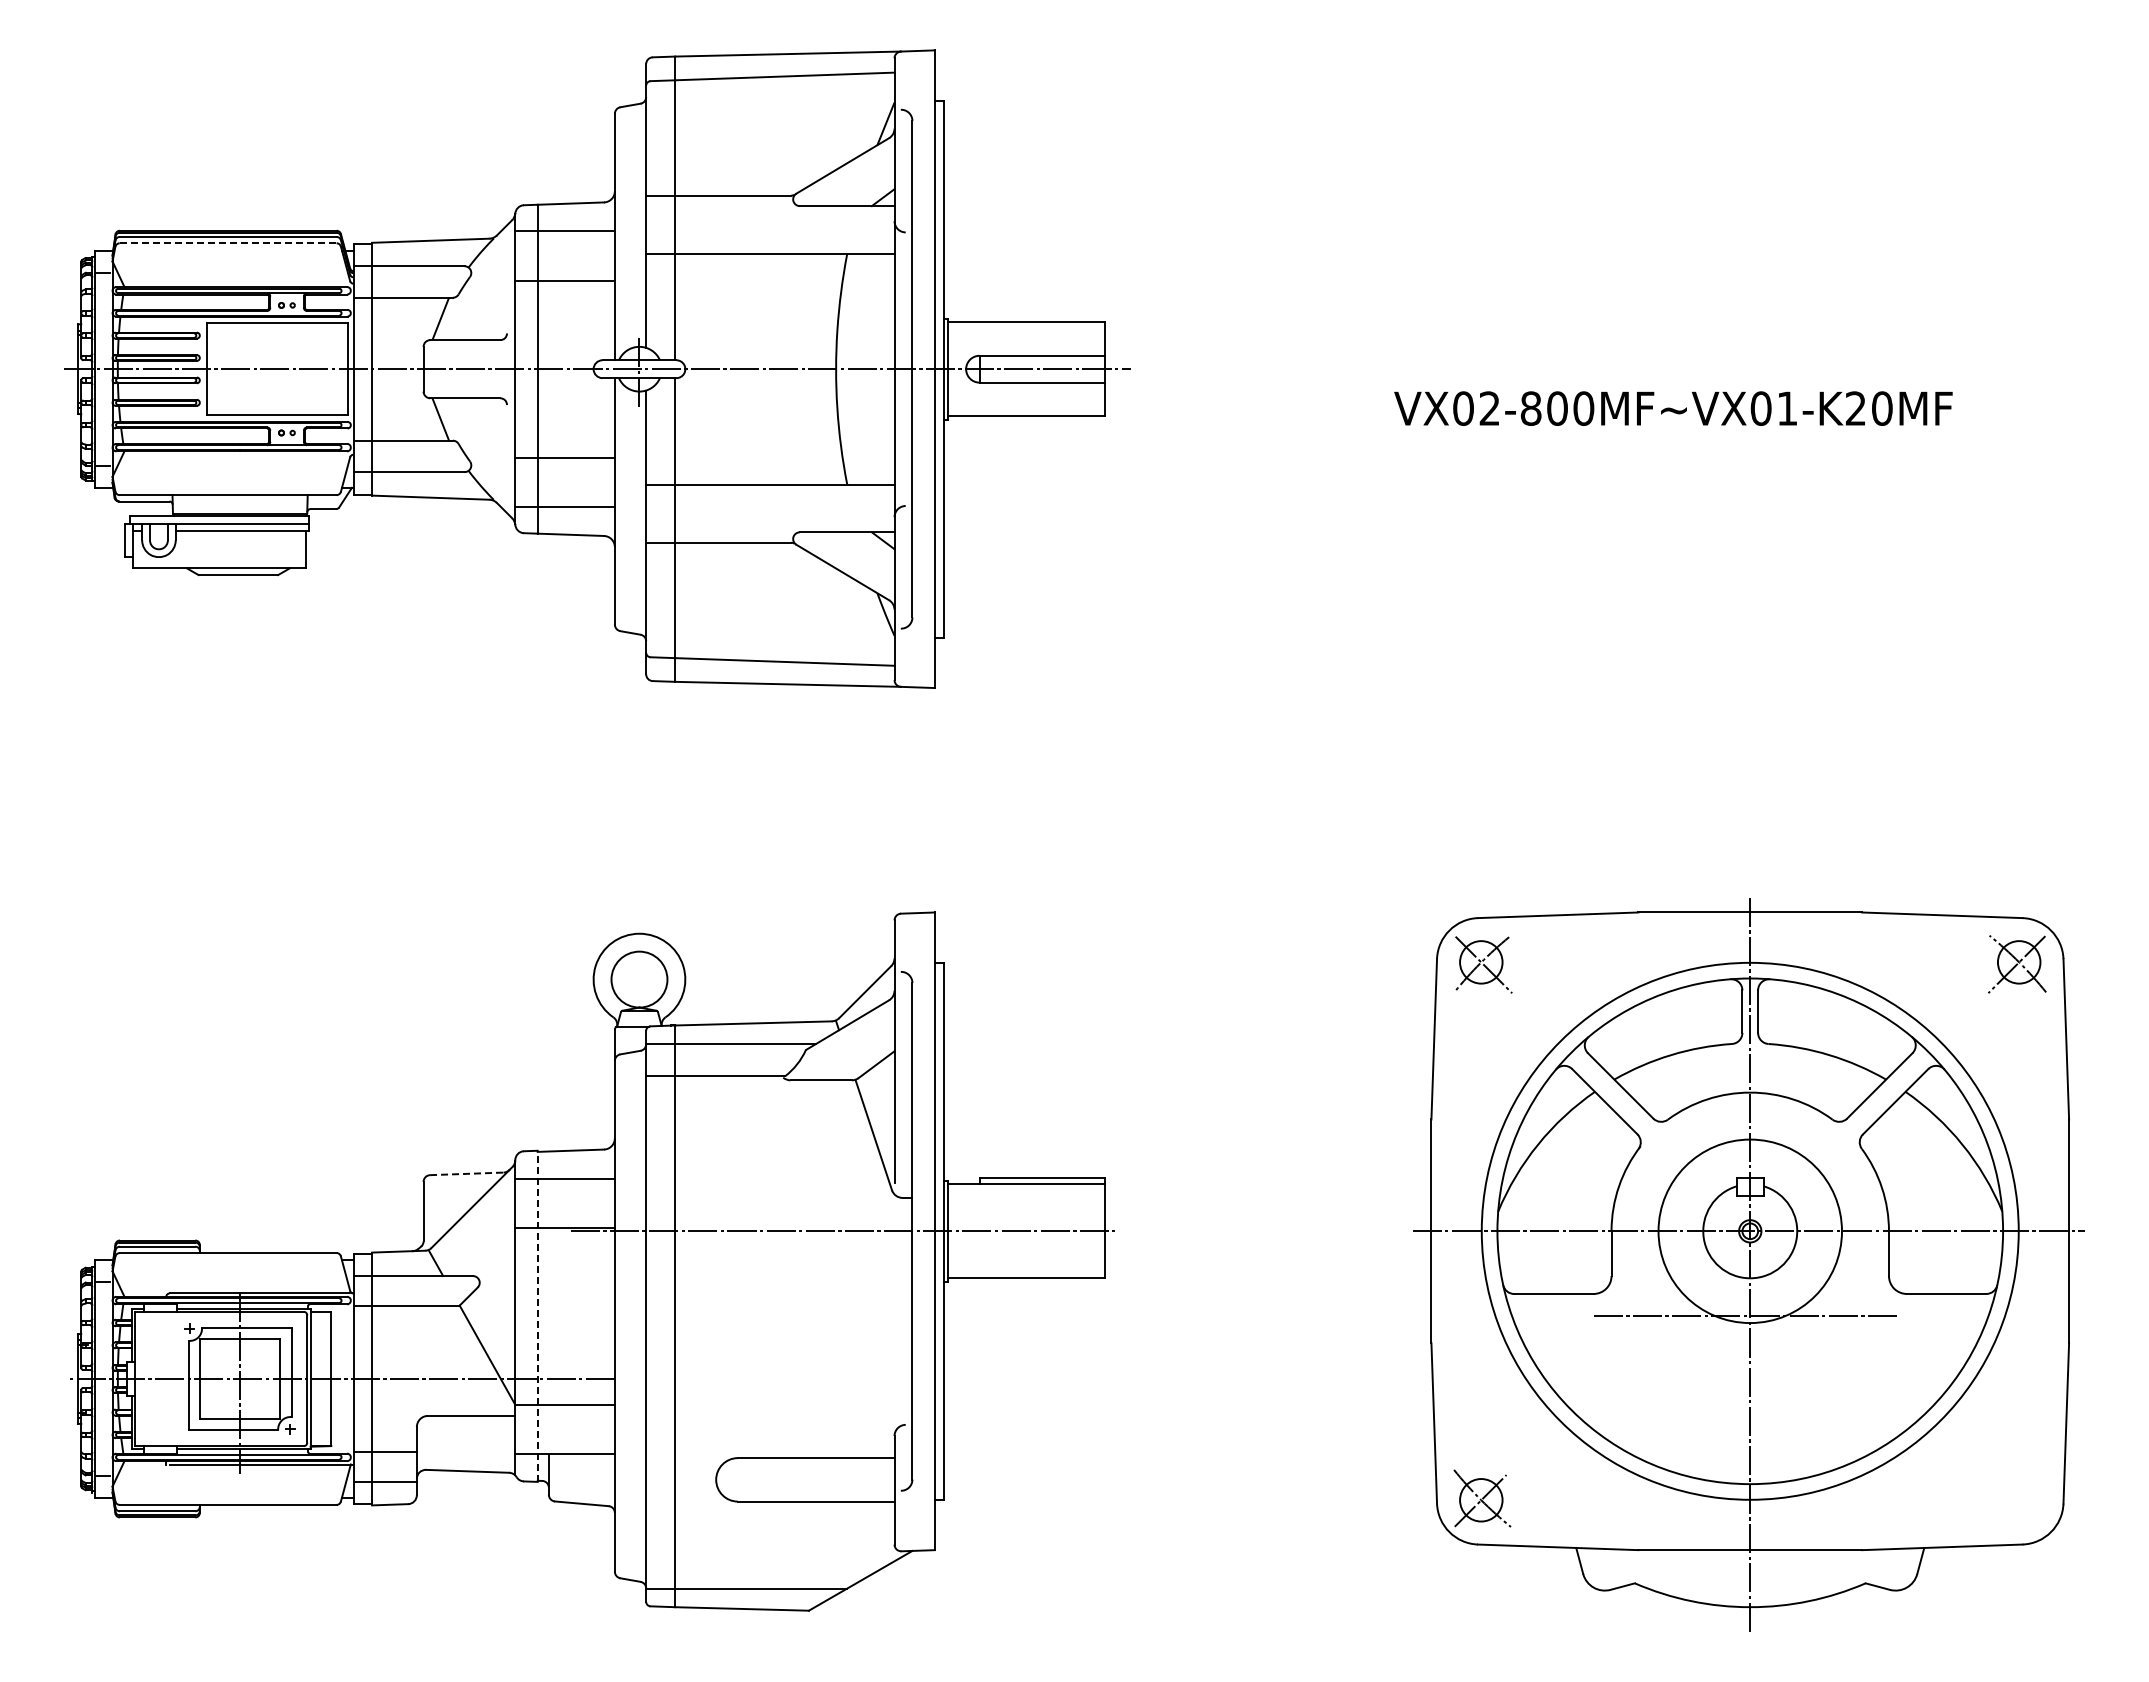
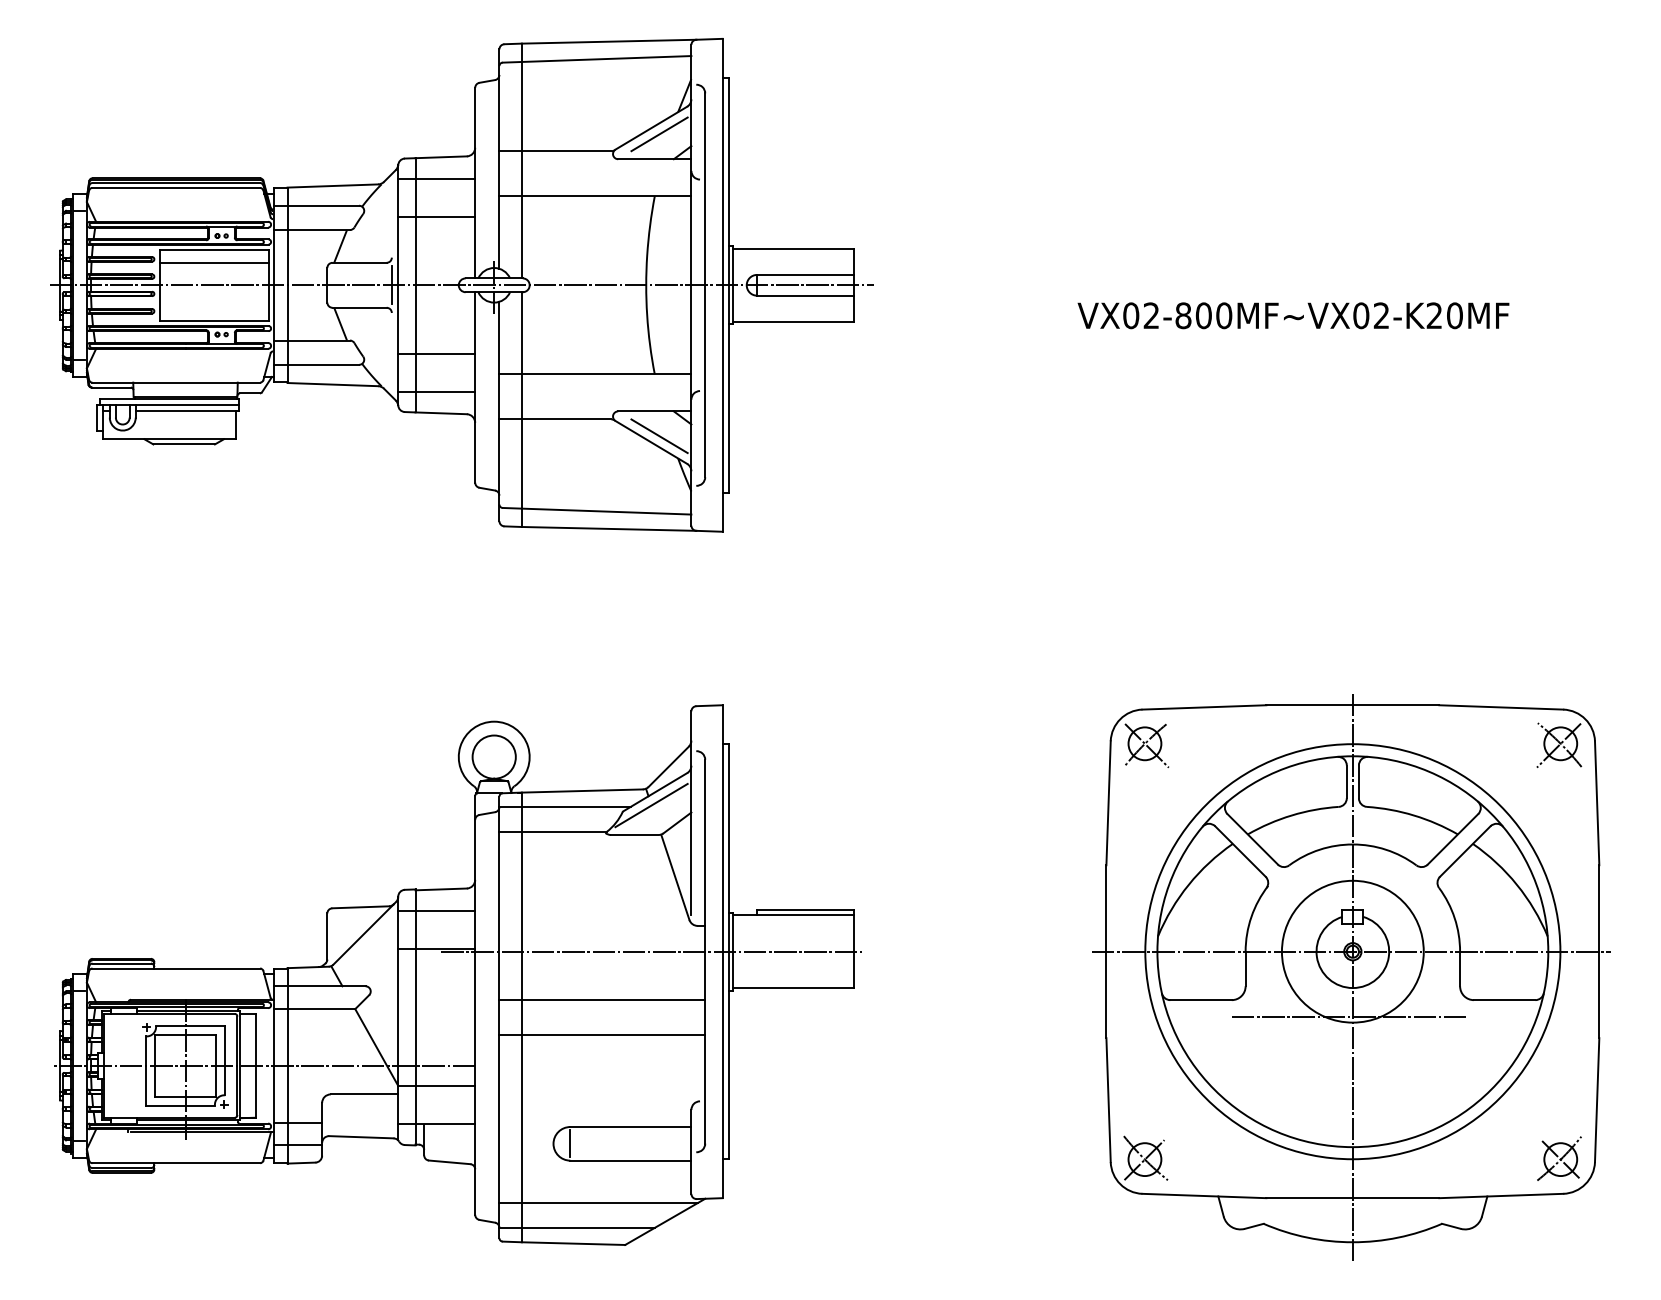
line: (853, 173) -> (659, 134), added
line: (228, 243) -> (176, 188), dashed -> solid
line: (276, 340) -> (213, 263), added
line: (507, 368) -> (392, 284), added
text: (1786, 408) -> (1380, 315), VX02-800MF~VX01-K20MF -> VX02-800MF~VX02-K20MF
line: (853, 564) -> (659, 436), added
line: (842, 1042) -> (651, 805), added
line: (466, 1173) -> (360, 907), dashed -> solid
line: (779, 1294) -> (602, 1000), added
line: (537, 1316) -> (415, 1017), dashed -> solid
line: (779, 1338) -> (602, 1034), added
line: (737, 1479) -> (569, 1143), added
part: (2017, 1498) -> (1559, 1158), added
line: (774, 1556) -> (598, 1203), added

